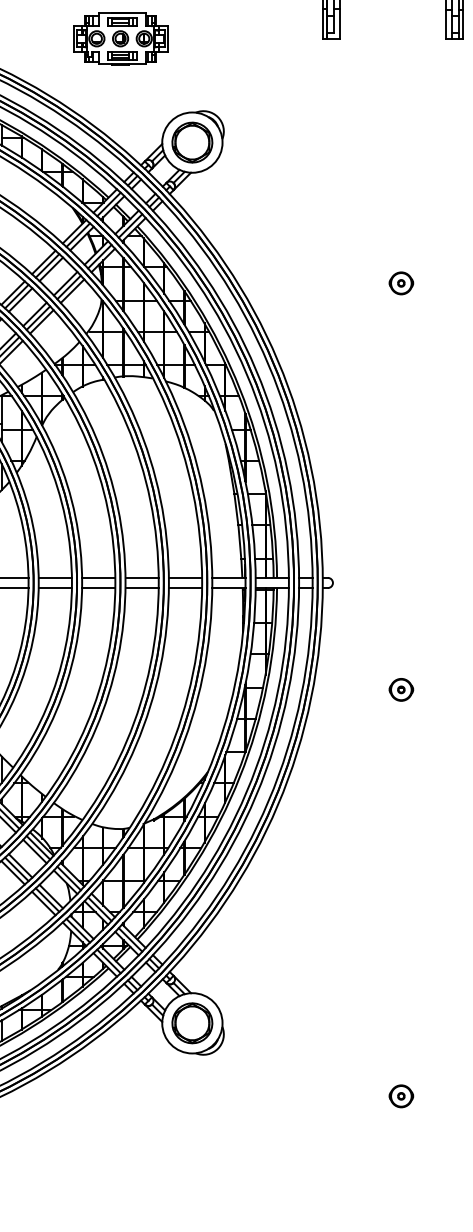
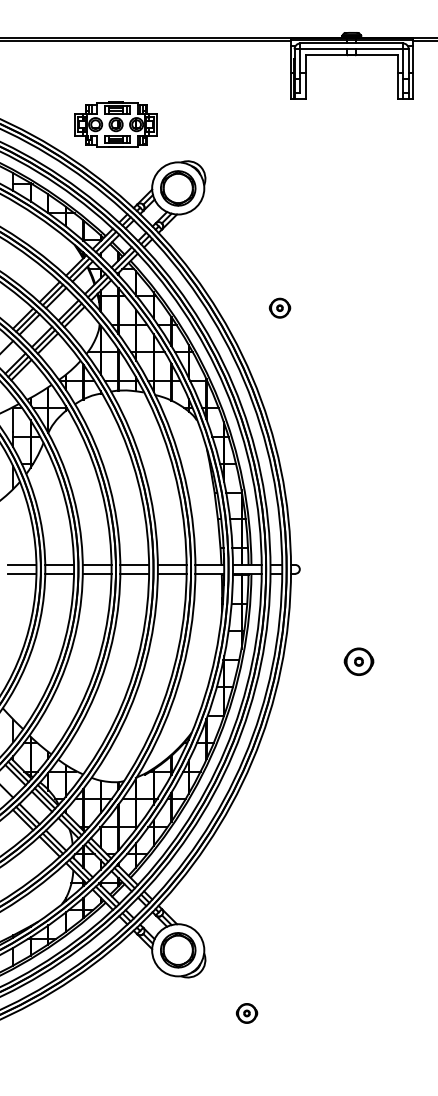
part: (119, 38) -> (115, 124), moved
part: (400, 282) -> (279, 307), moved
part: (400, 689) -> (358, 661), size x1.4
part: (400, 1096) -> (246, 1013), moved

